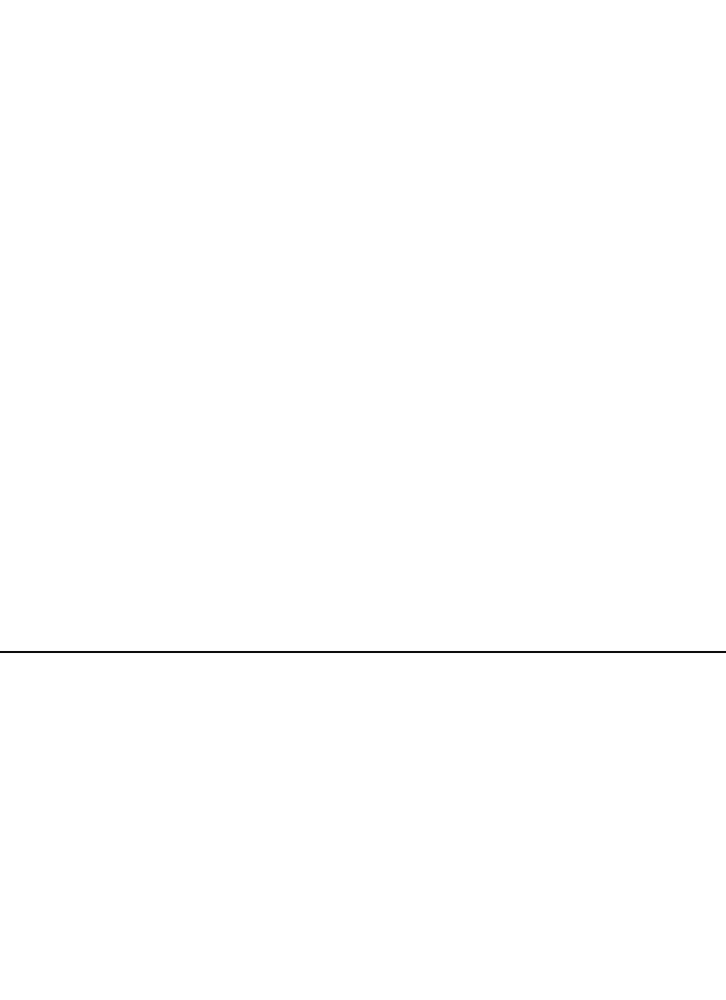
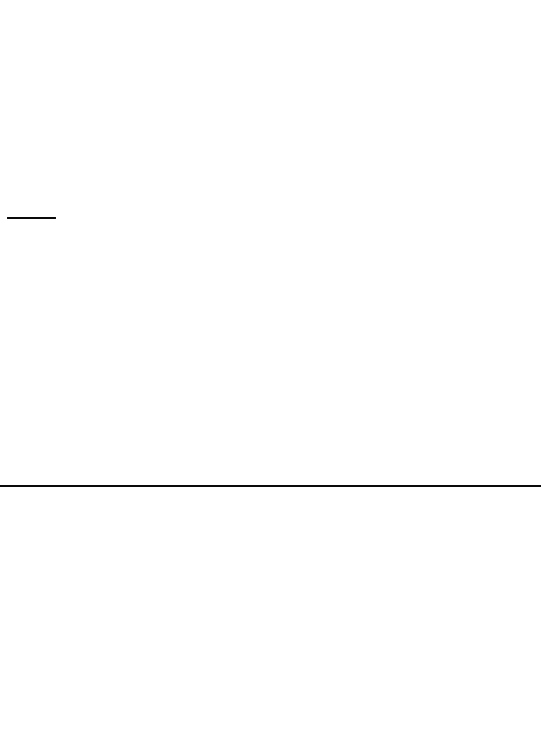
line: (42, 293) -> (31, 218), added

